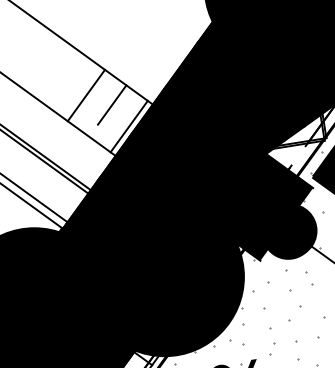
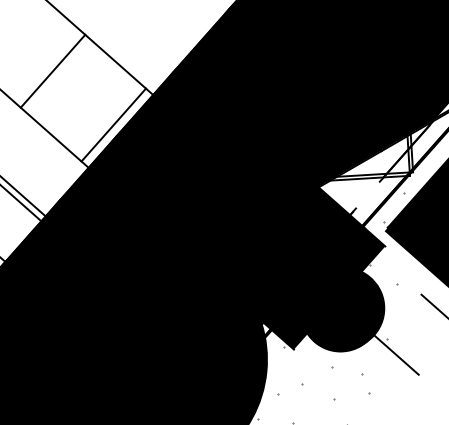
line: (111, 104) -> (90, 88), removed

